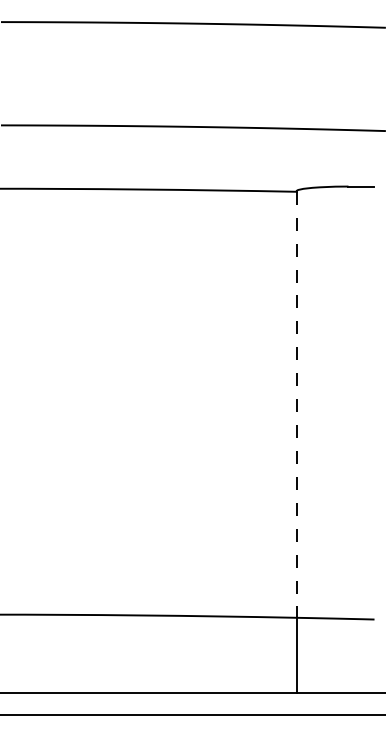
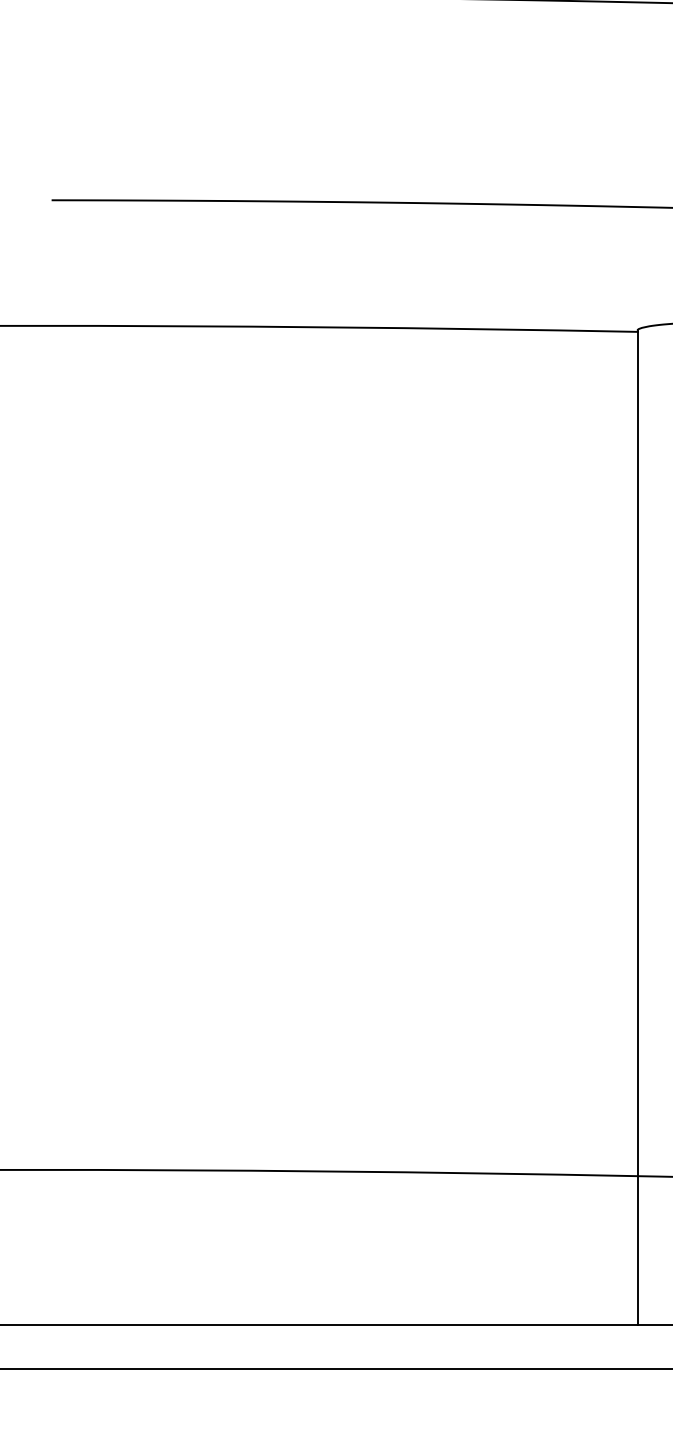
line: (296, 405) -> (637, 755), dashed -> solid

